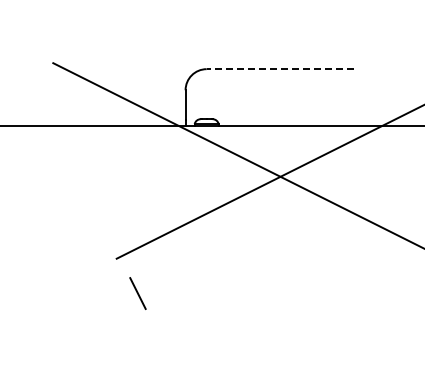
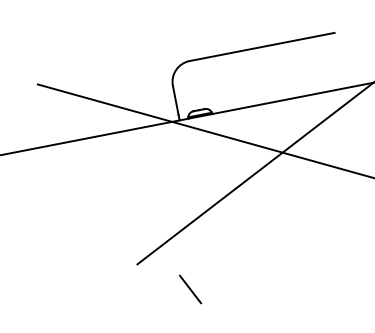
line: (280, 69) -> (262, 47), dashed -> solid
line: (137, 293) -> (190, 289), moved

